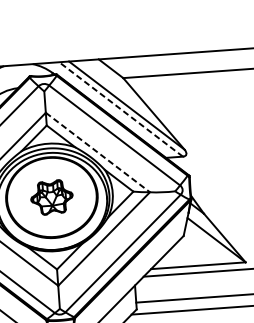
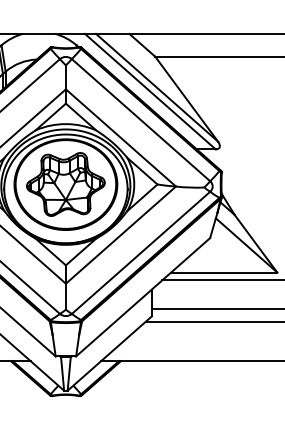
line: (120, 109) -> (149, 91), dashed -> solid
line: (98, 153) -> (121, 138), dashed -> solid
part: (51, 197) -> (65, 184), size x1.67

